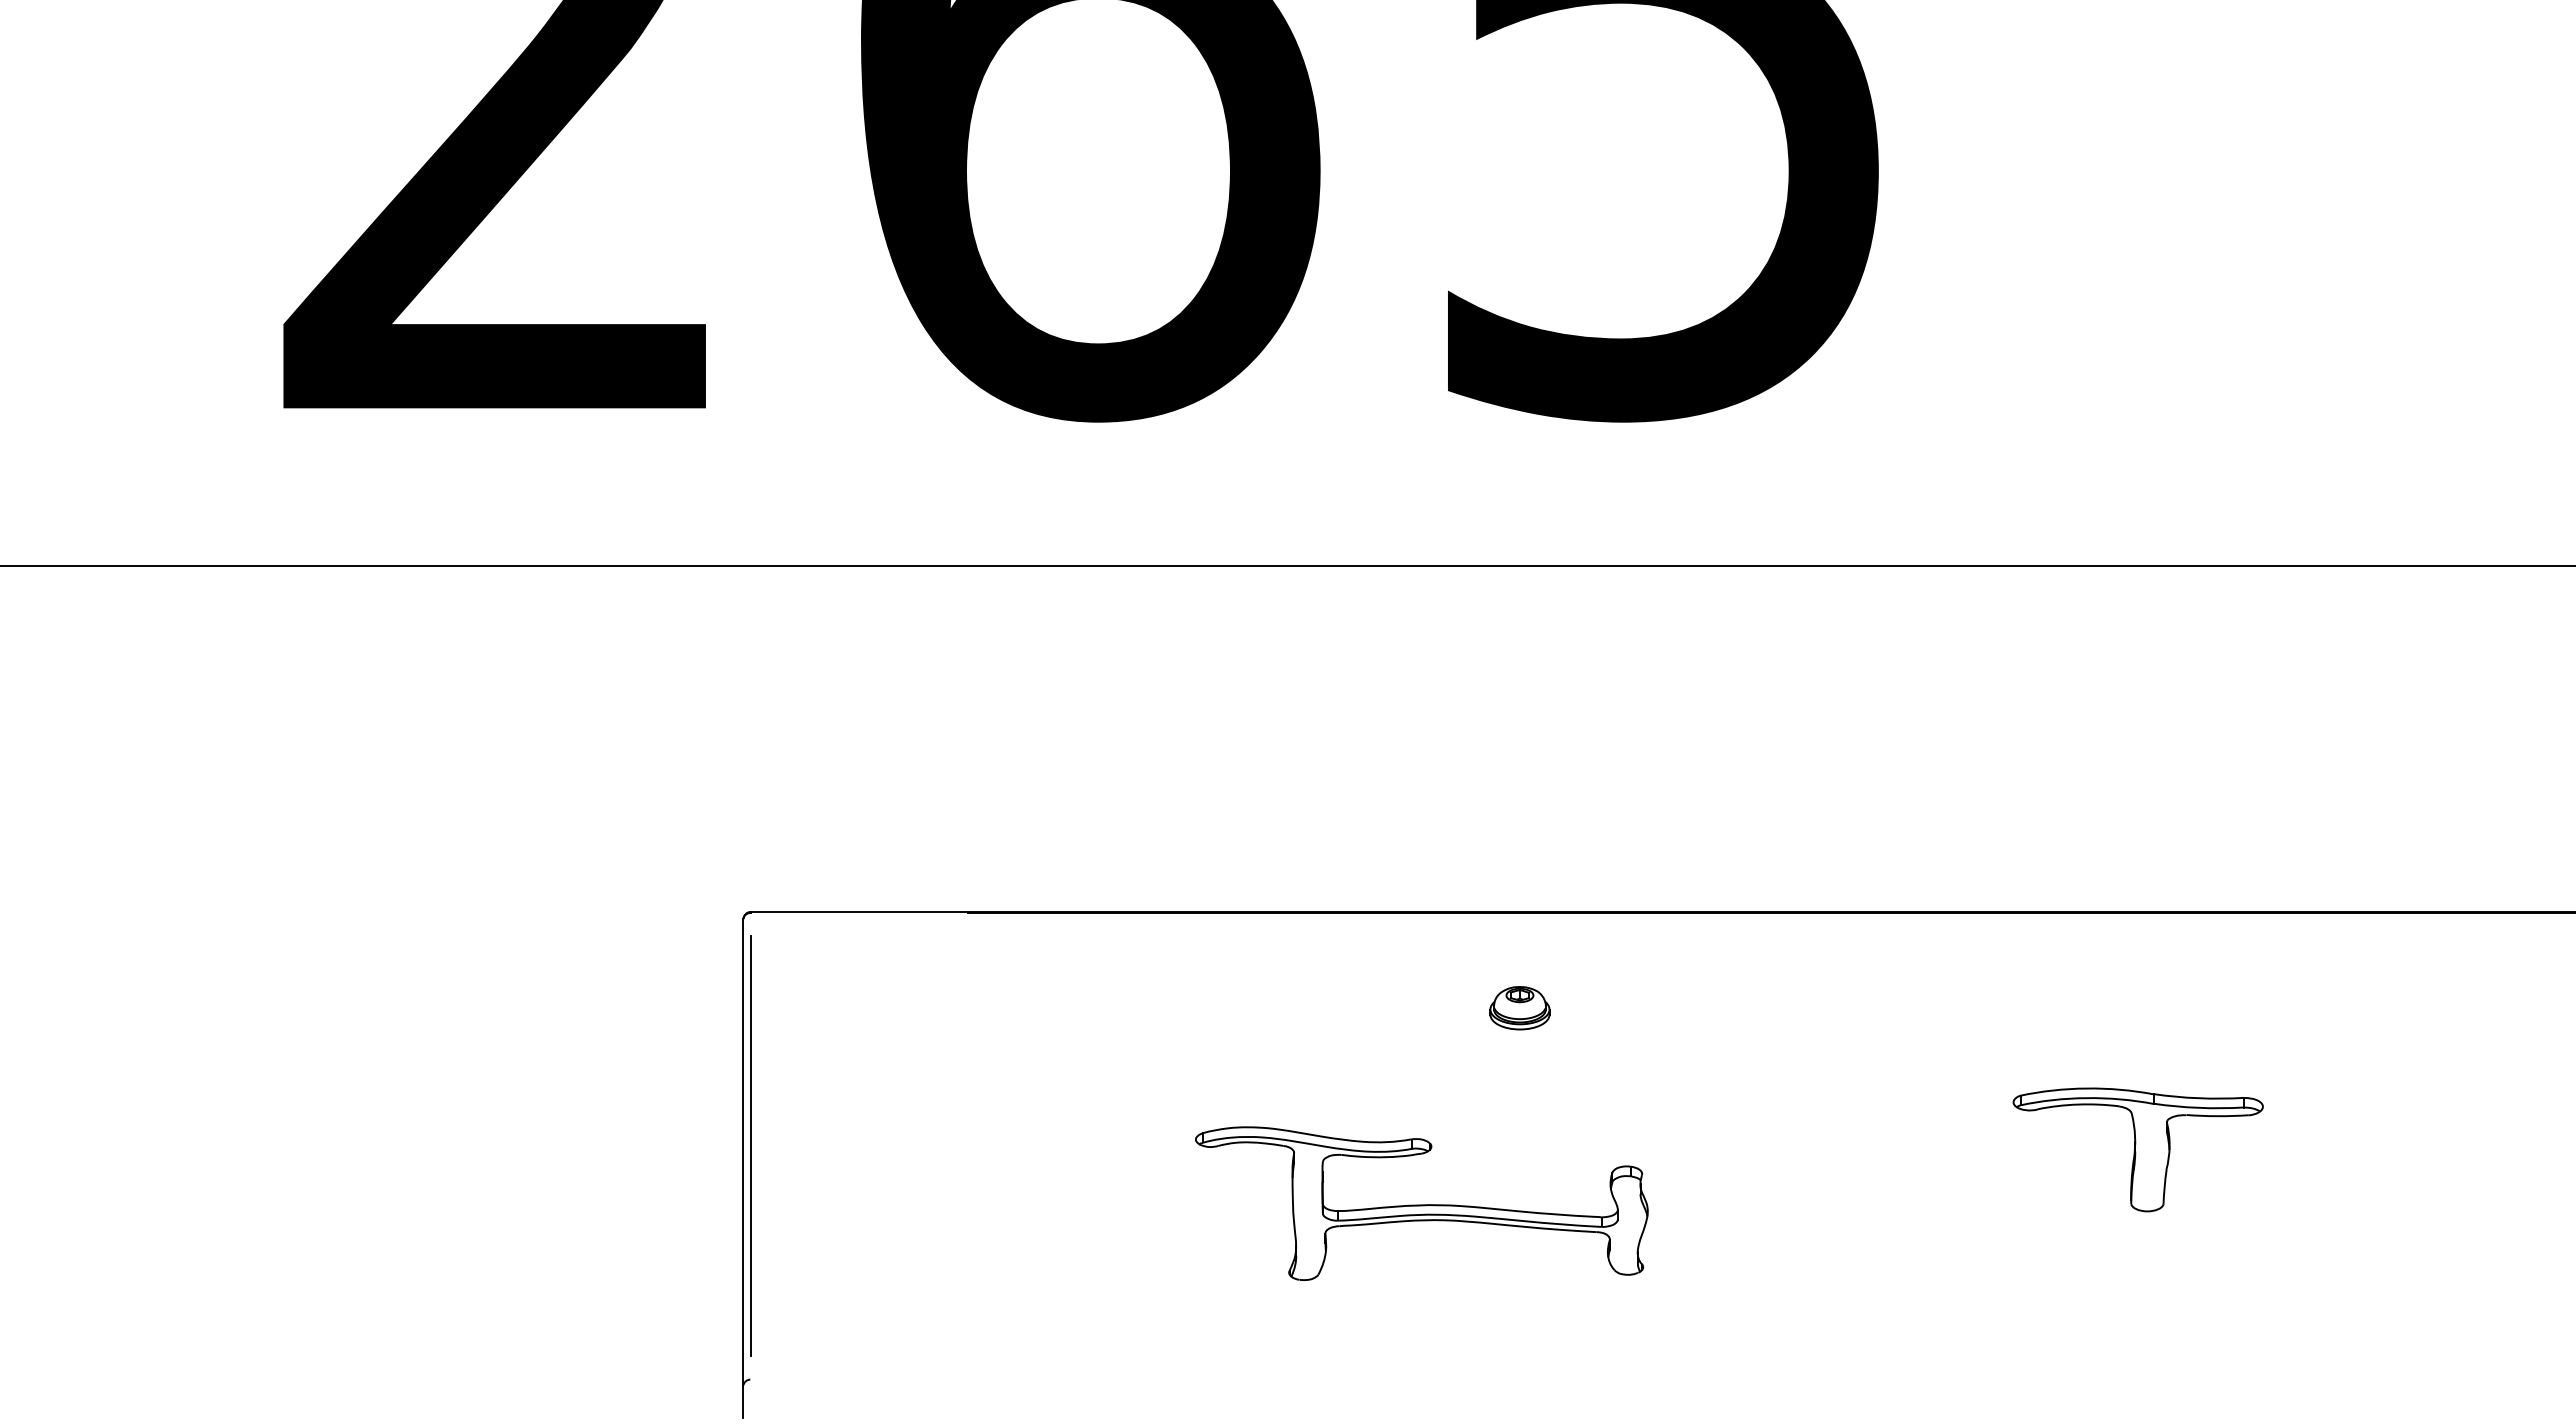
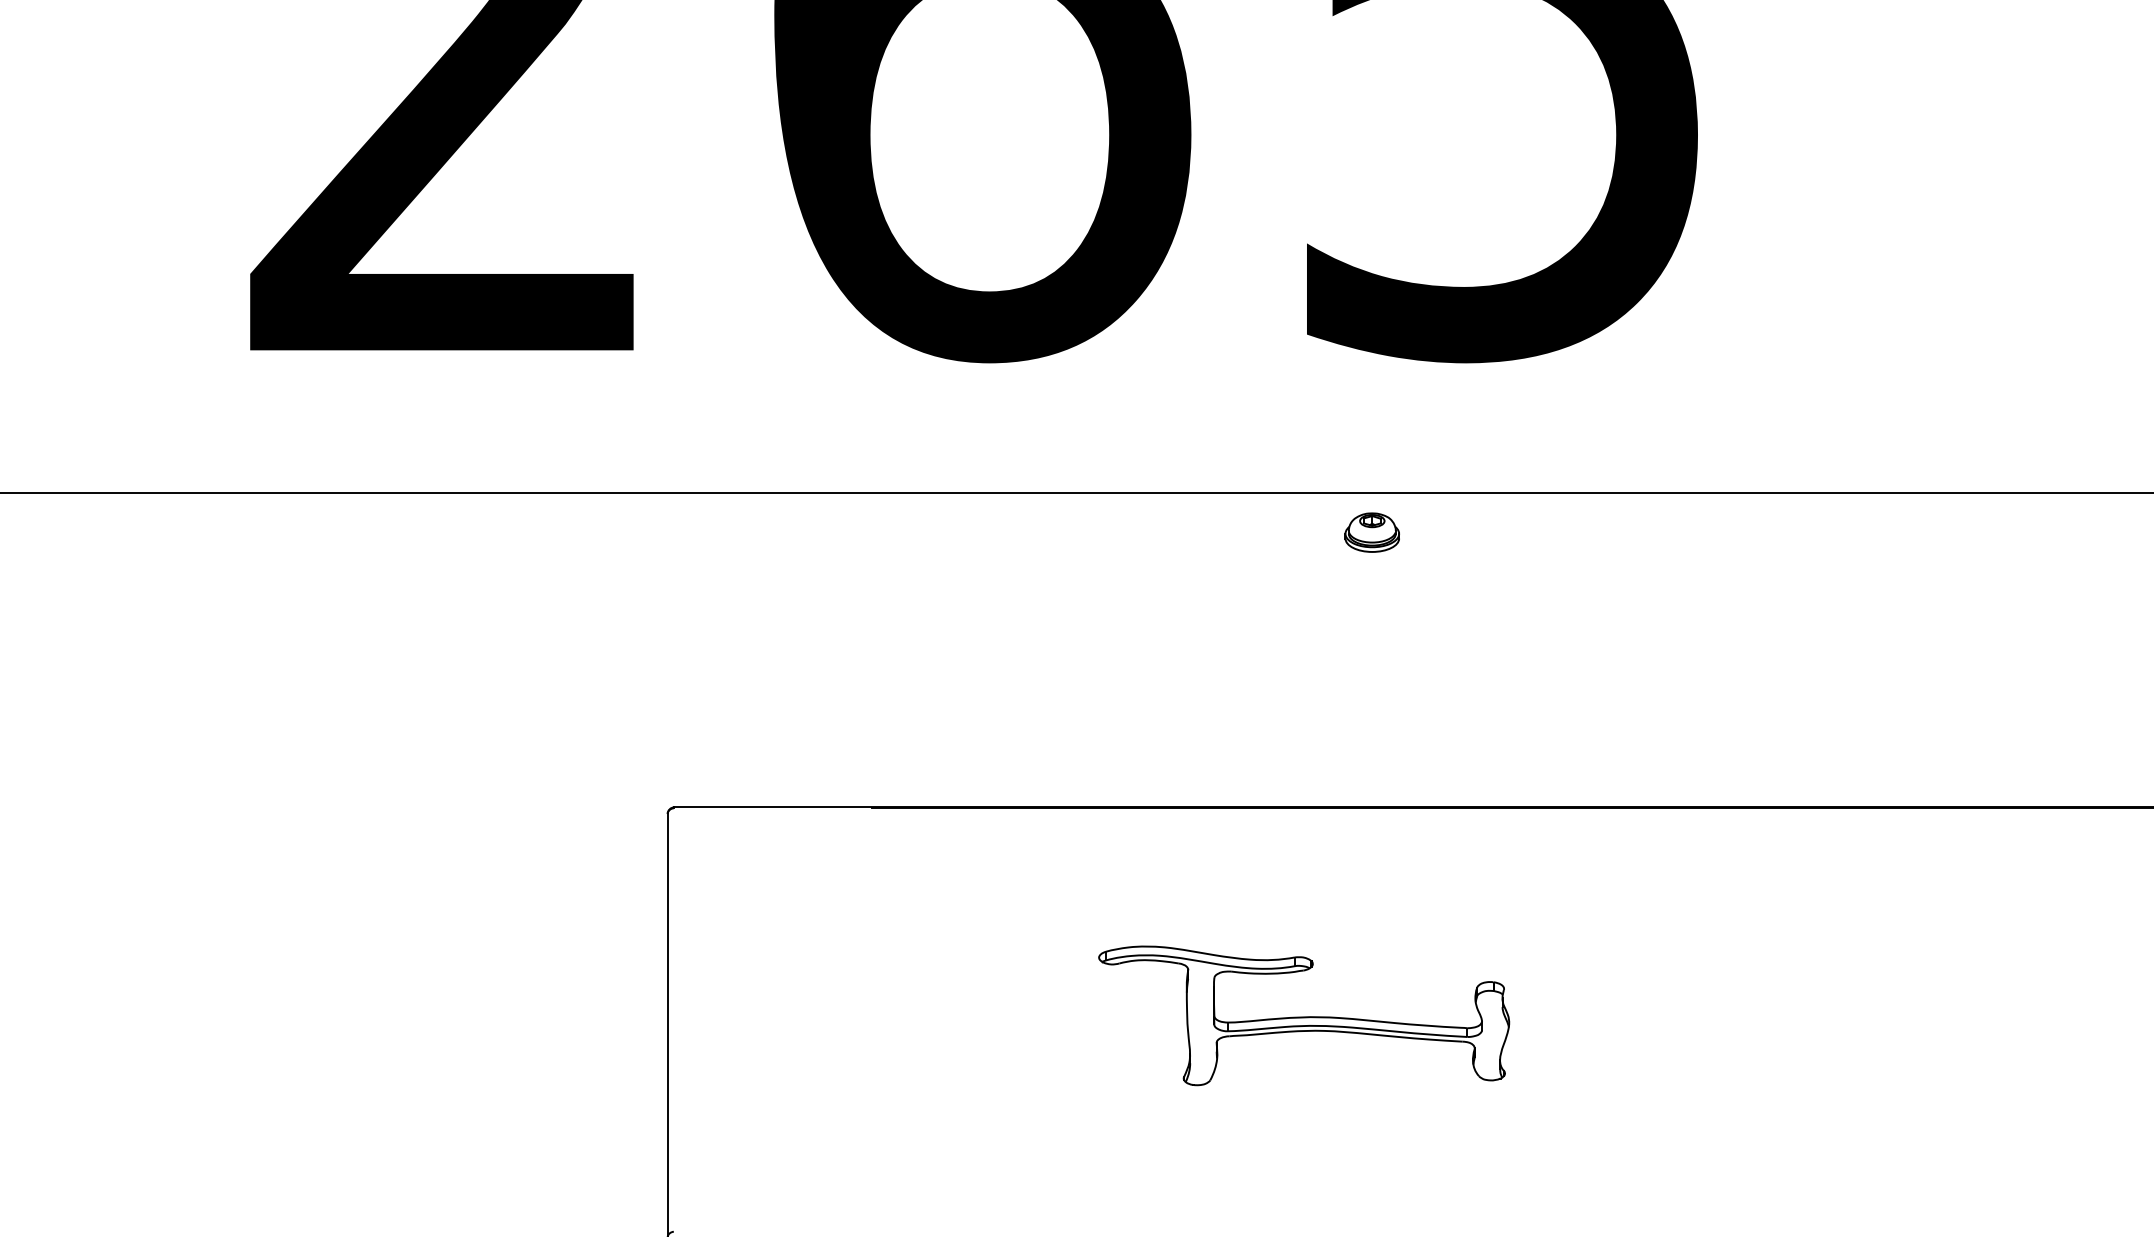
part: (1519, 1008) -> (1371, 532), moved
line: (750, 1146) -> (674, 1020), removed
part: (2137, 1149) -> (1932, 1022), removed
part: (1421, 1203) -> (1303, 1015), moved

